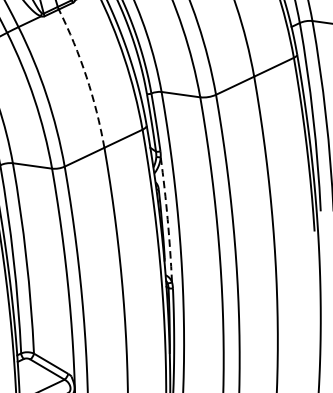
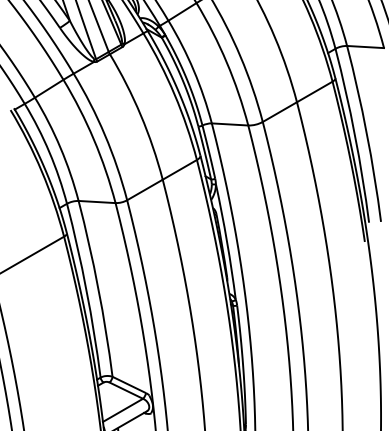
arc: (86, 77) -> (140, 115), dashed -> solid
arc: (168, 219) -> (227, 241), dashed -> solid

